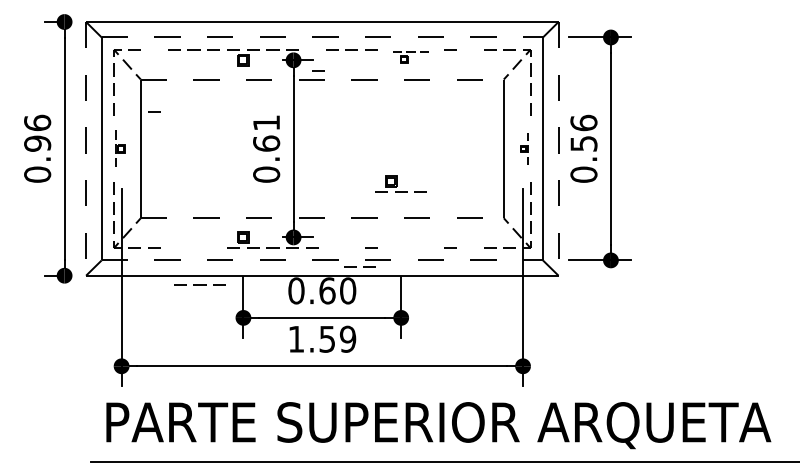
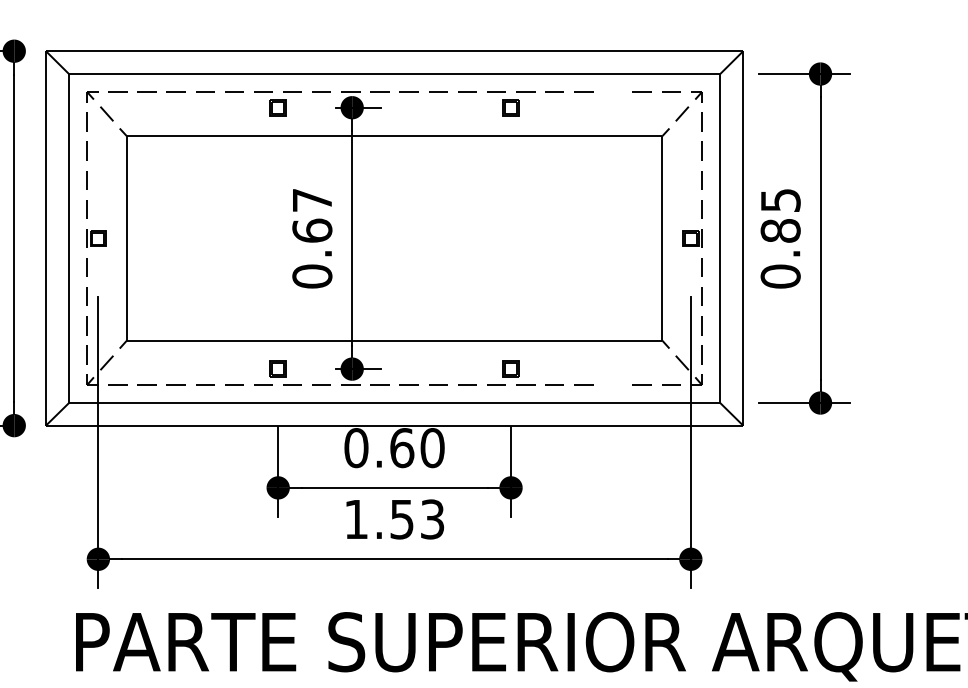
line: (322, 37) -> (394, 74), dashed -> solid
part: (410, 57) -> (524, 103), size x1.43
line: (318, 70) -> (380, 91), moved
line: (322, 79) -> (394, 136), dashed -> solid
line: (154, 111) -> (146, 91), moved
text: (266, 122) -> (312, 199), 0.61 -> 0.67
text: (583, 132) -> (780, 214), 0.56 -> 0.85
line: (86, 148) -> (46, 237), dashed -> solid
part: (120, 148) -> (96, 237), size x1.43
part: (524, 148) -> (692, 237), size x1.67
line: (558, 148) -> (743, 237), dashed -> solid
part: (400, 183) -> (524, 372), moved
line: (322, 218) -> (394, 341), dashed -> solid
line: (322, 260) -> (394, 403), dashed -> solid
line: (356, 266) -> (418, 383), moved
line: (199, 284) -> (204, 383), moved
text: (347, 338) -> (431, 518), 1.59 -> 1.53

